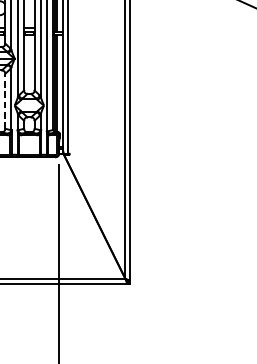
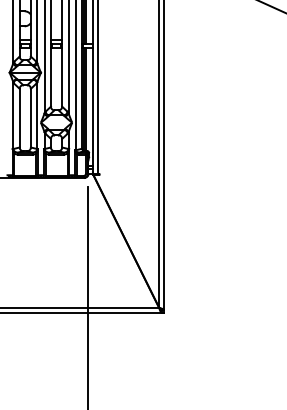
line: (4, 100) -> (30, 117), dashed -> solid

